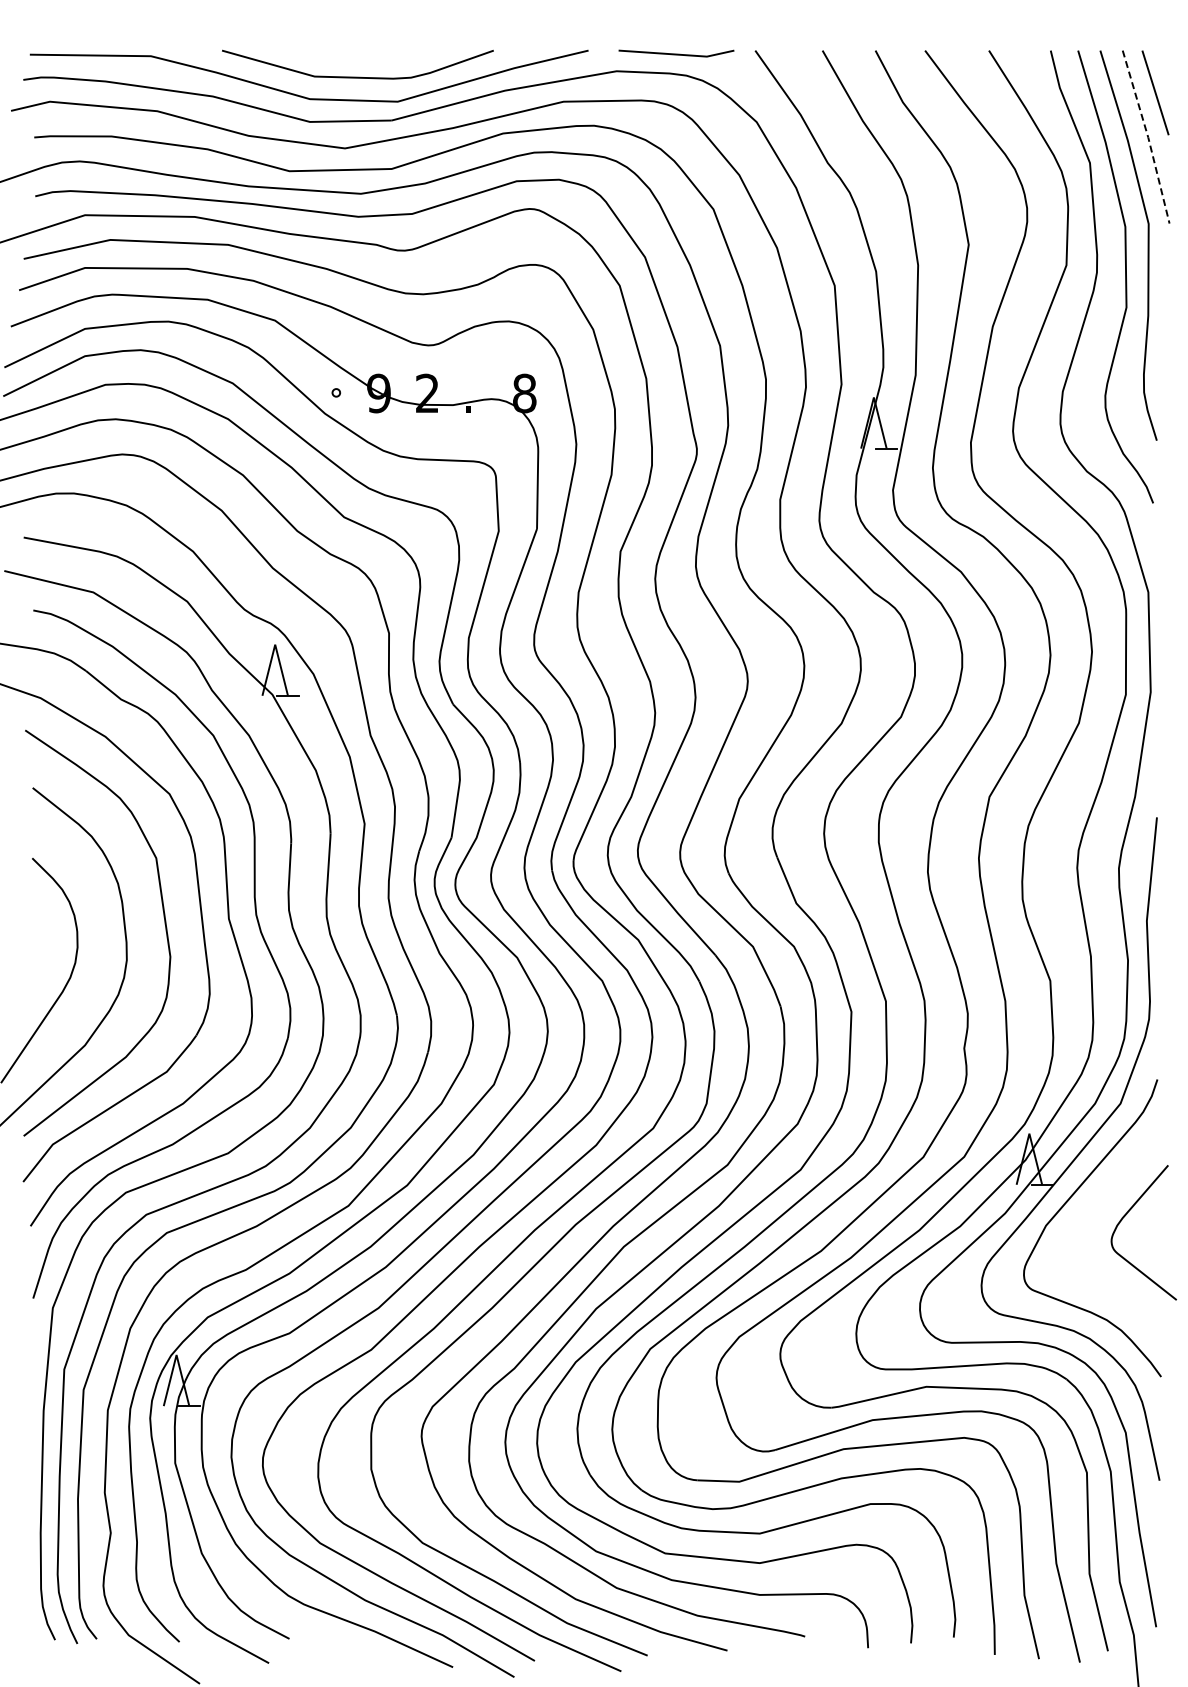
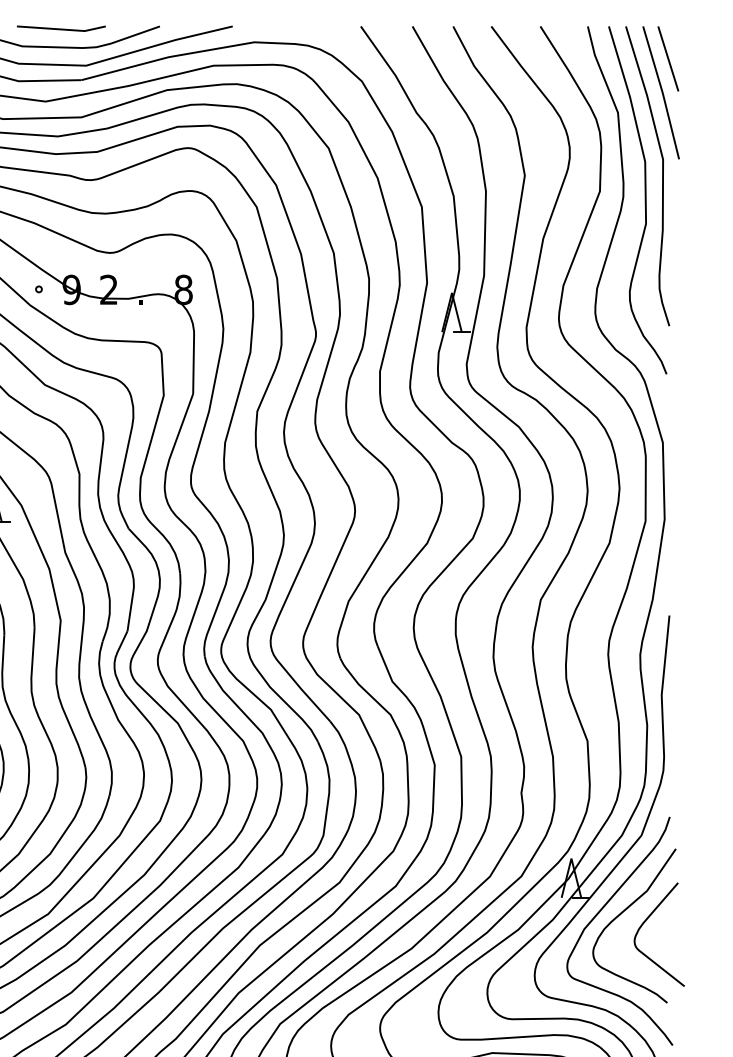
line: (676, 53) -> (61, 28), moved
line: (1148, 137) -> (662, 93), dashed -> solid
curve: (1095, 1205) -> (622, 913), added

